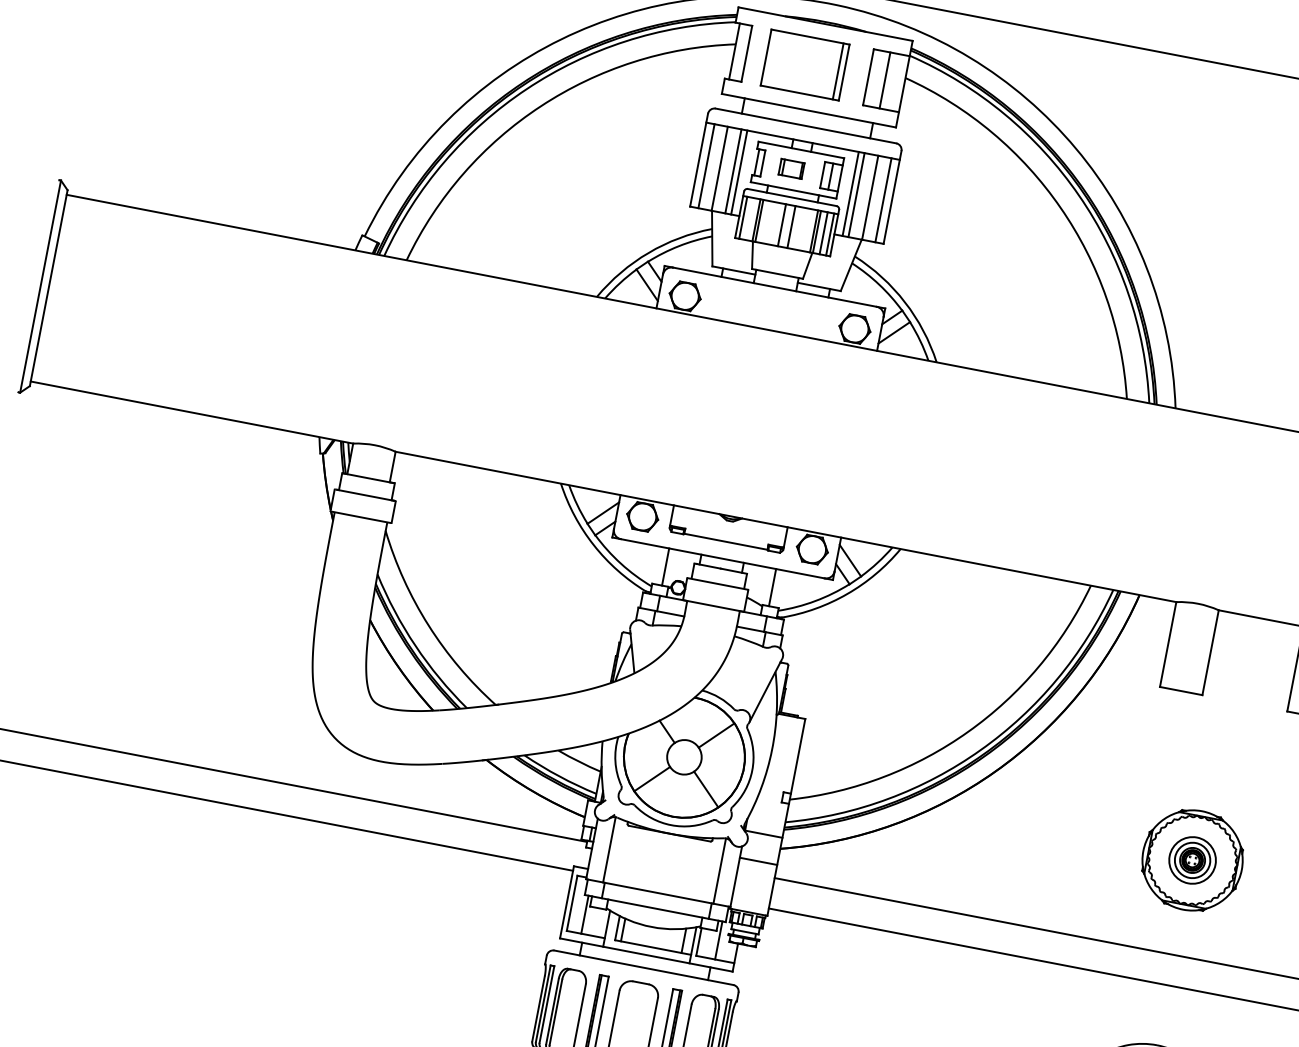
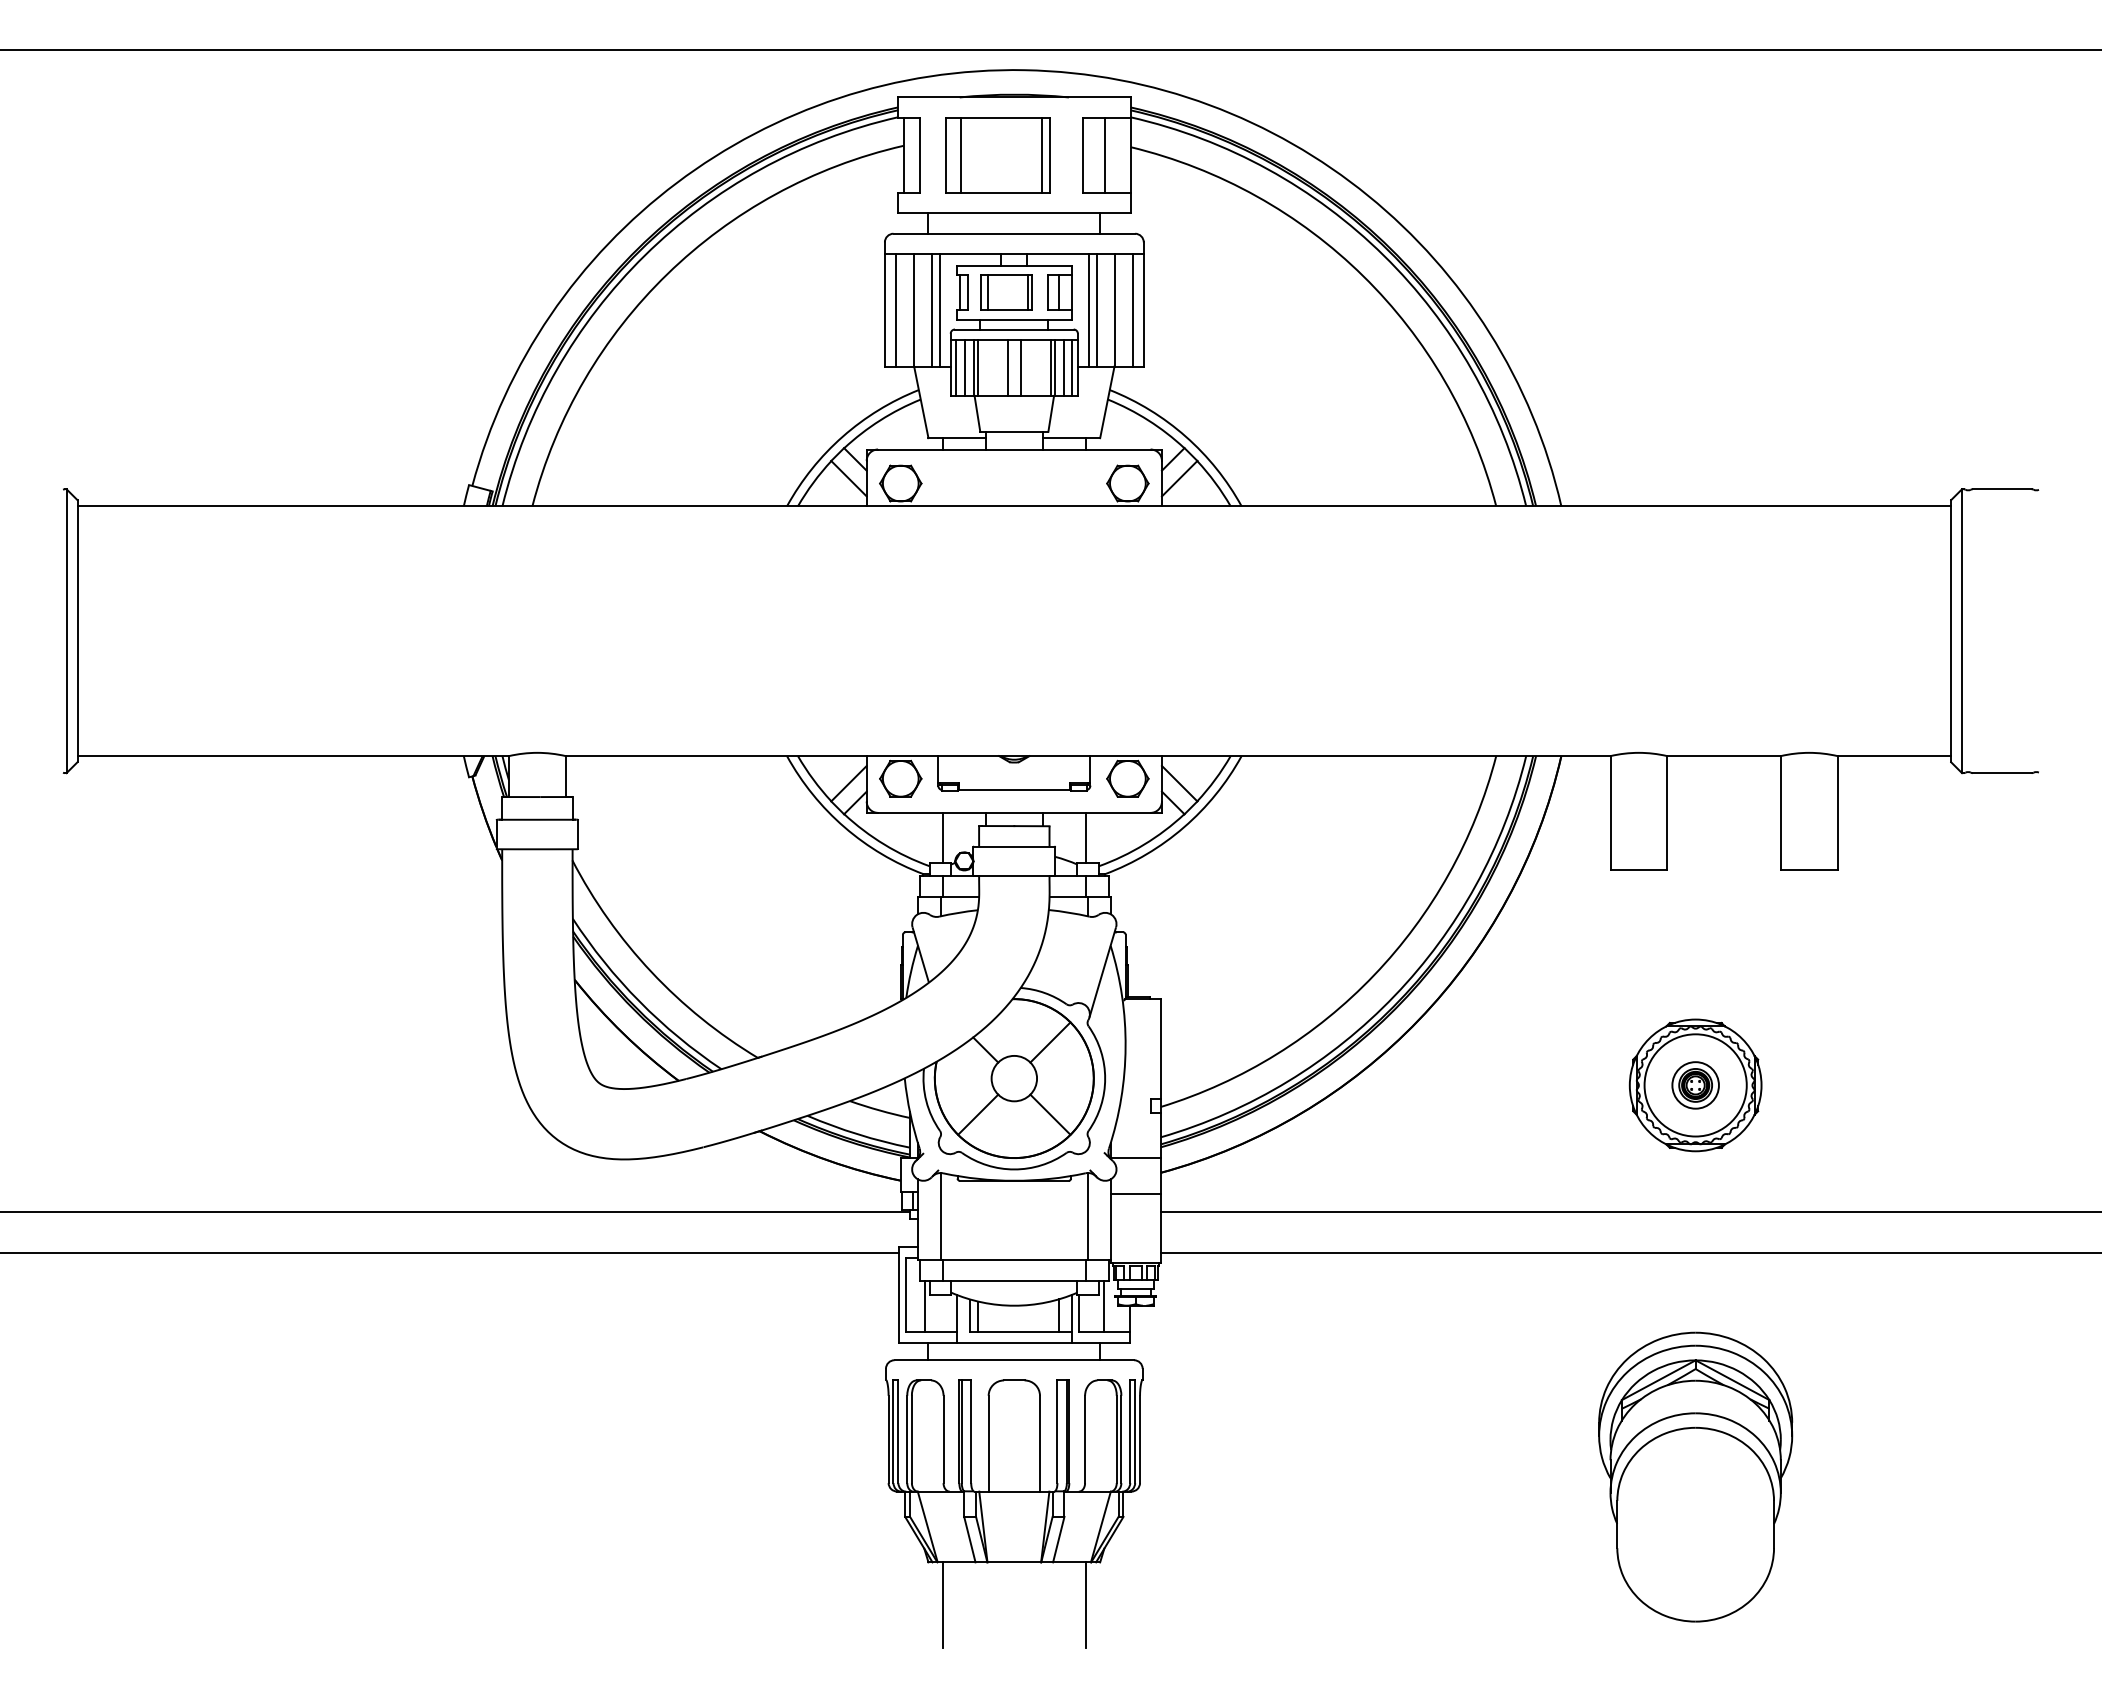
line: (777, 59) -> (961, 154), added
part: (791, 168) -> (1006, 292), size x1.67
line: (749, 218) -> (964, 367), added
circle: (1192, 860) -> (1695, 1085), size x1.67

